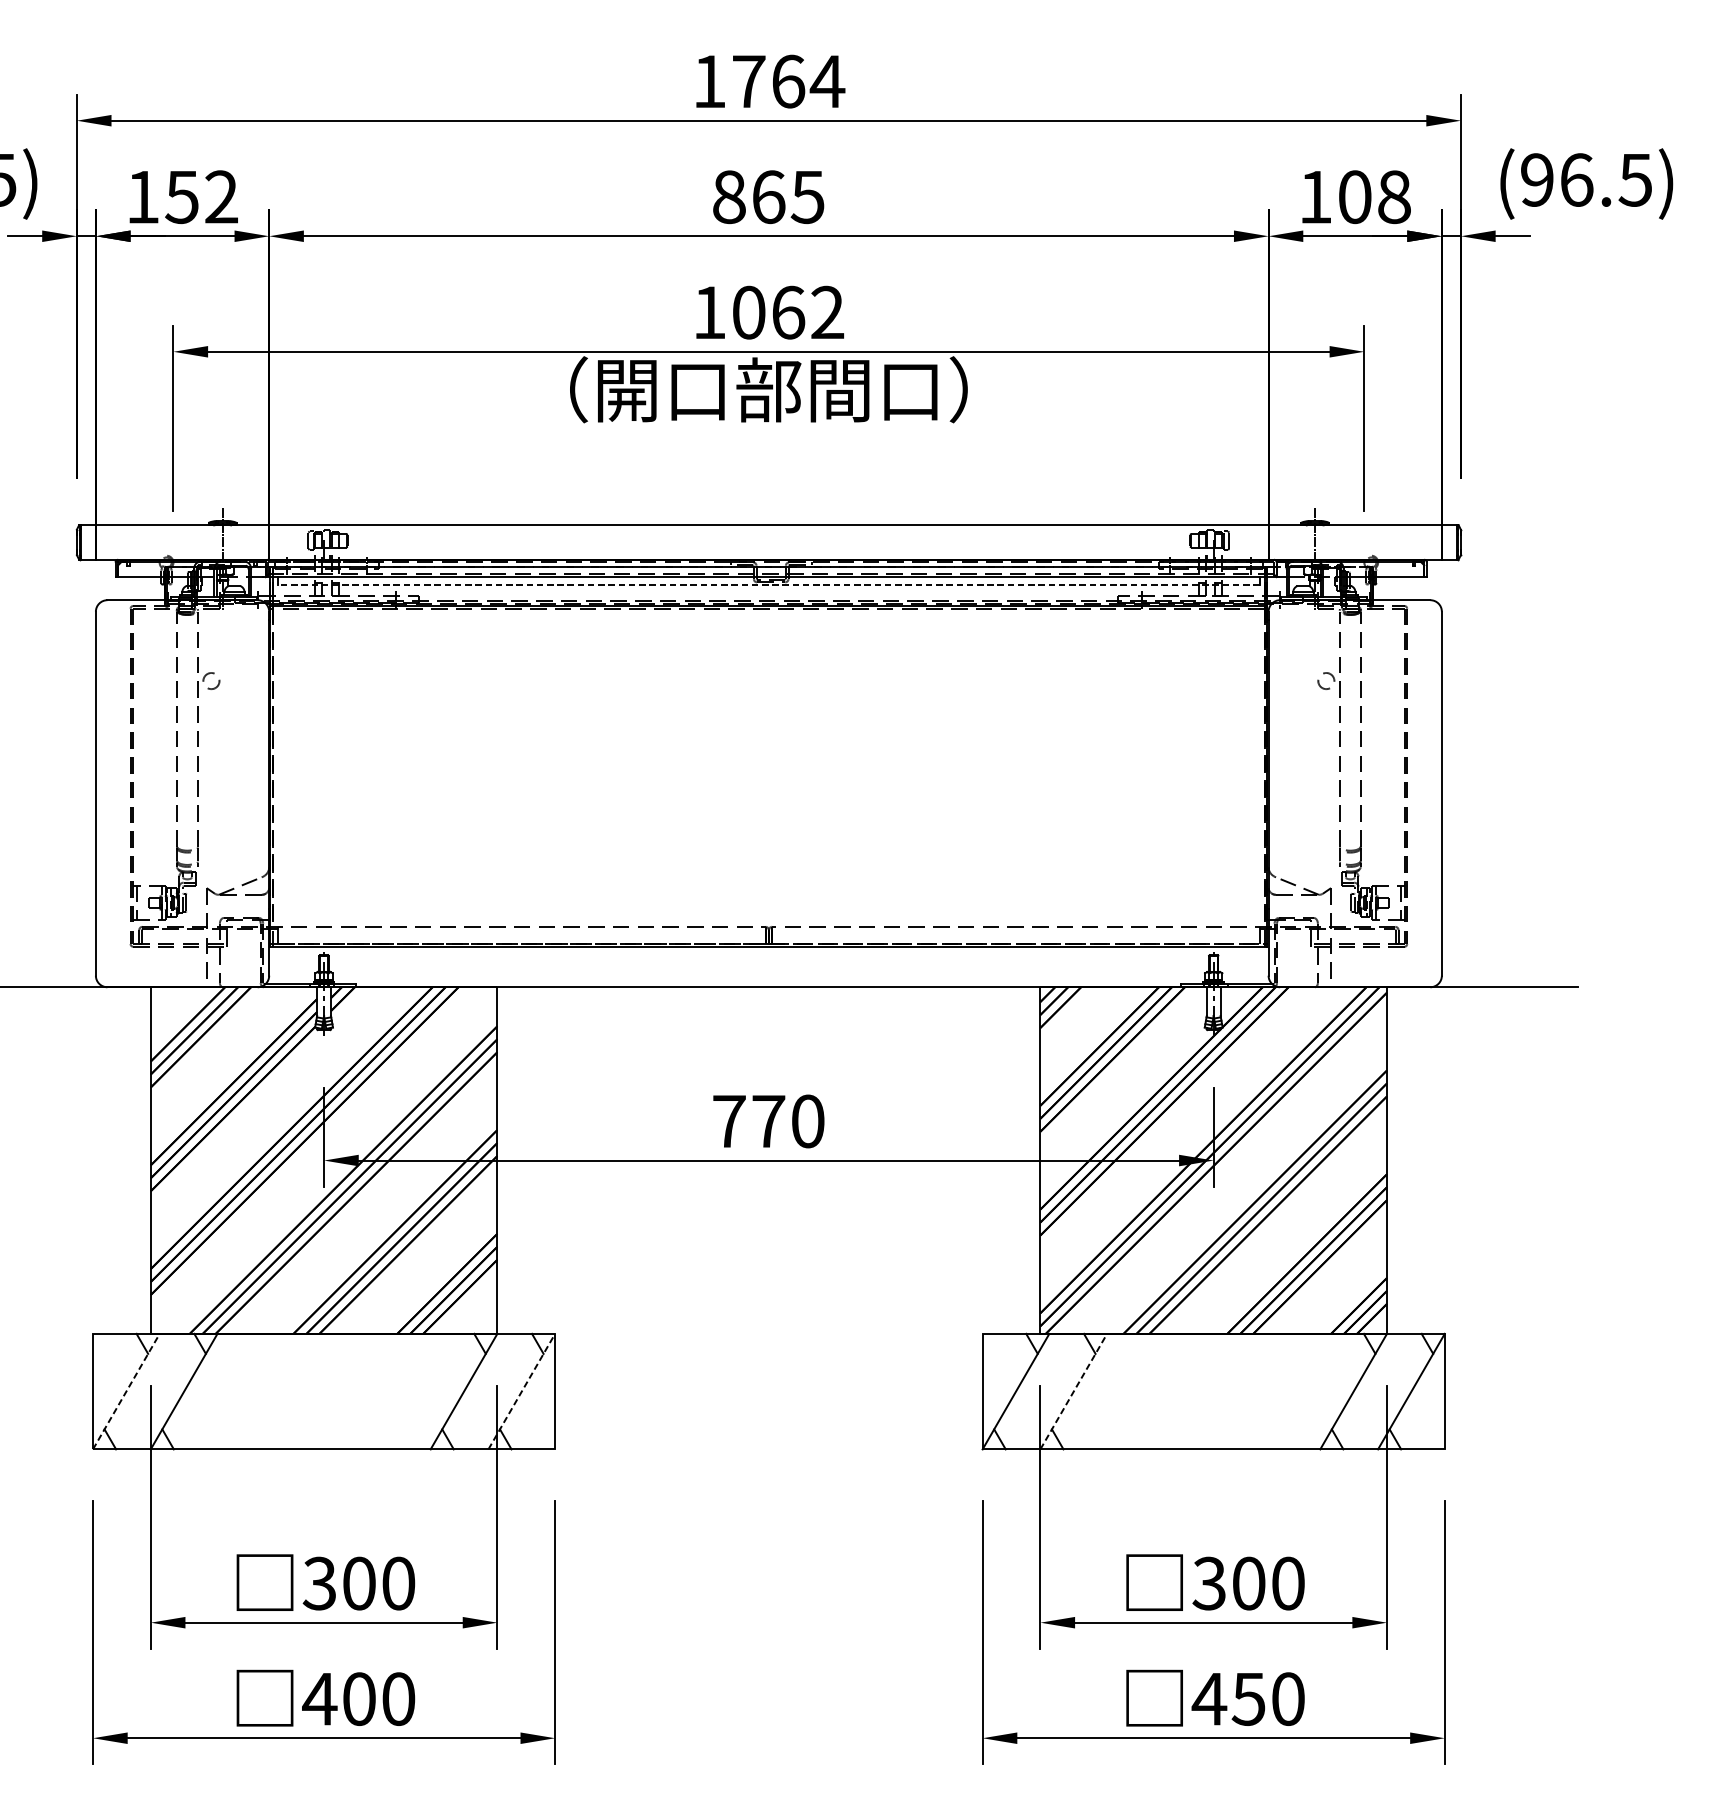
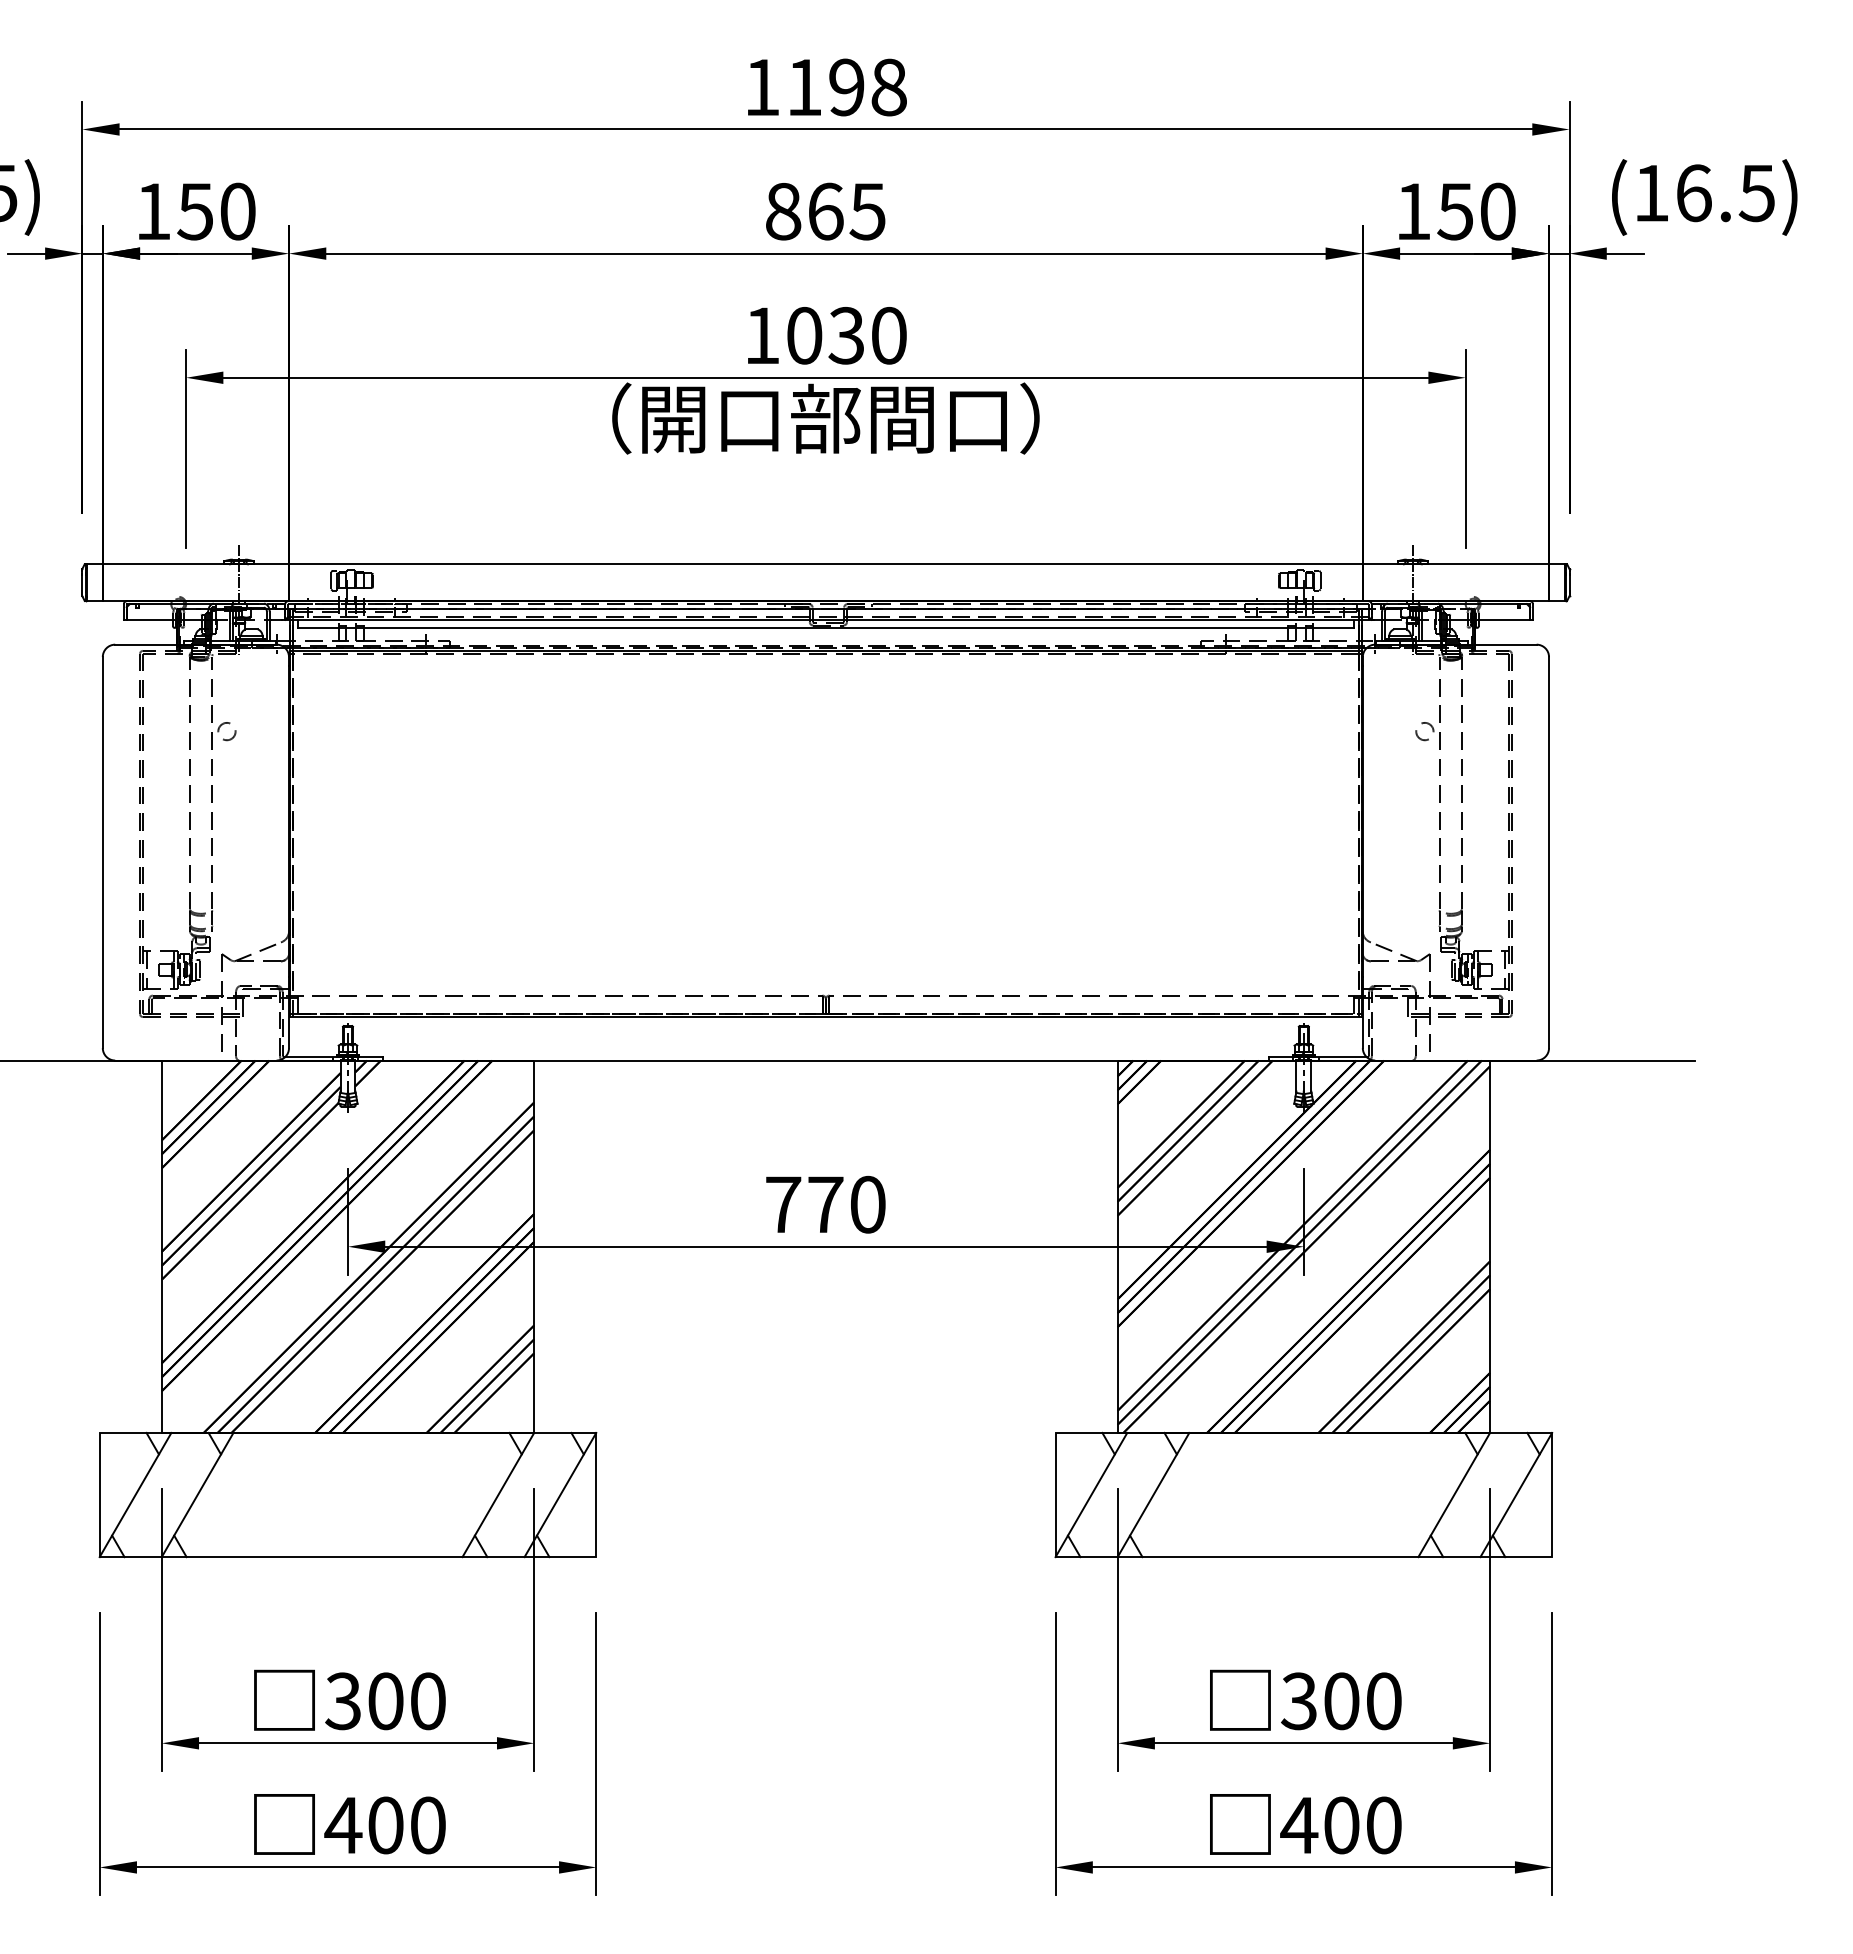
text: (788, 81) -> (847, 87), 1764 -> 1198
text: (1537, 180) -> (1651, 193), (96.5) -> (16.5)
text: (221, 197) -> (237, 211), 152 -> 150
text: (1374, 197) -> (1476, 211), 108 -> 150
text: (807, 312) -> (867, 335), 1062 -> 1030
line: (768, 584) -> (825, 627), dashed -> solid
line: (126, 1392) -> (135, 1495), dashed -> solid
line: (521, 1392) -> (560, 1495), dashed -> solid
line: (1073, 1392) -> (1153, 1495), dashed -> solid
text: (1248, 1699) -> (1341, 1825), 450 -> 400

